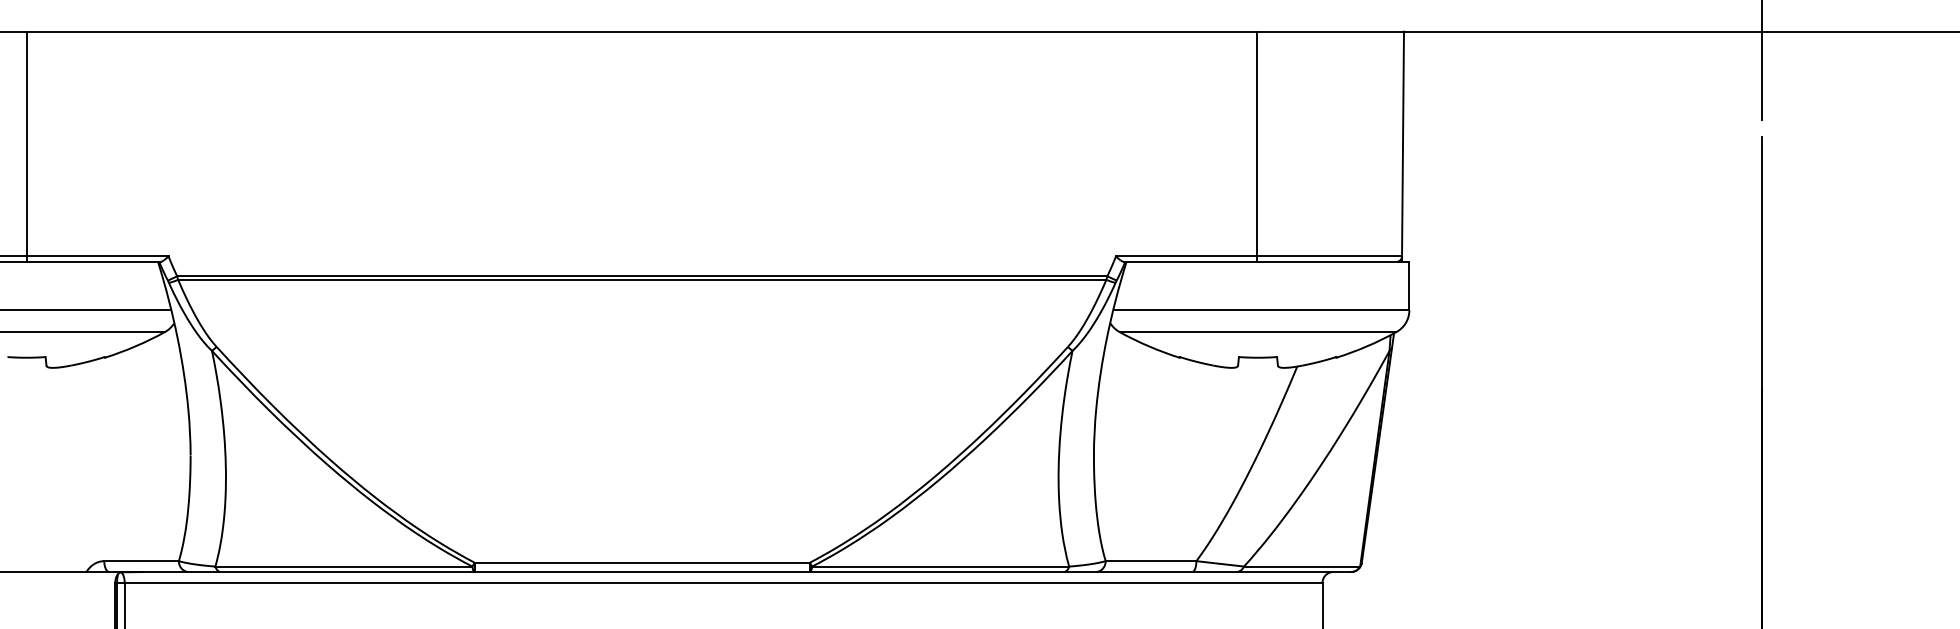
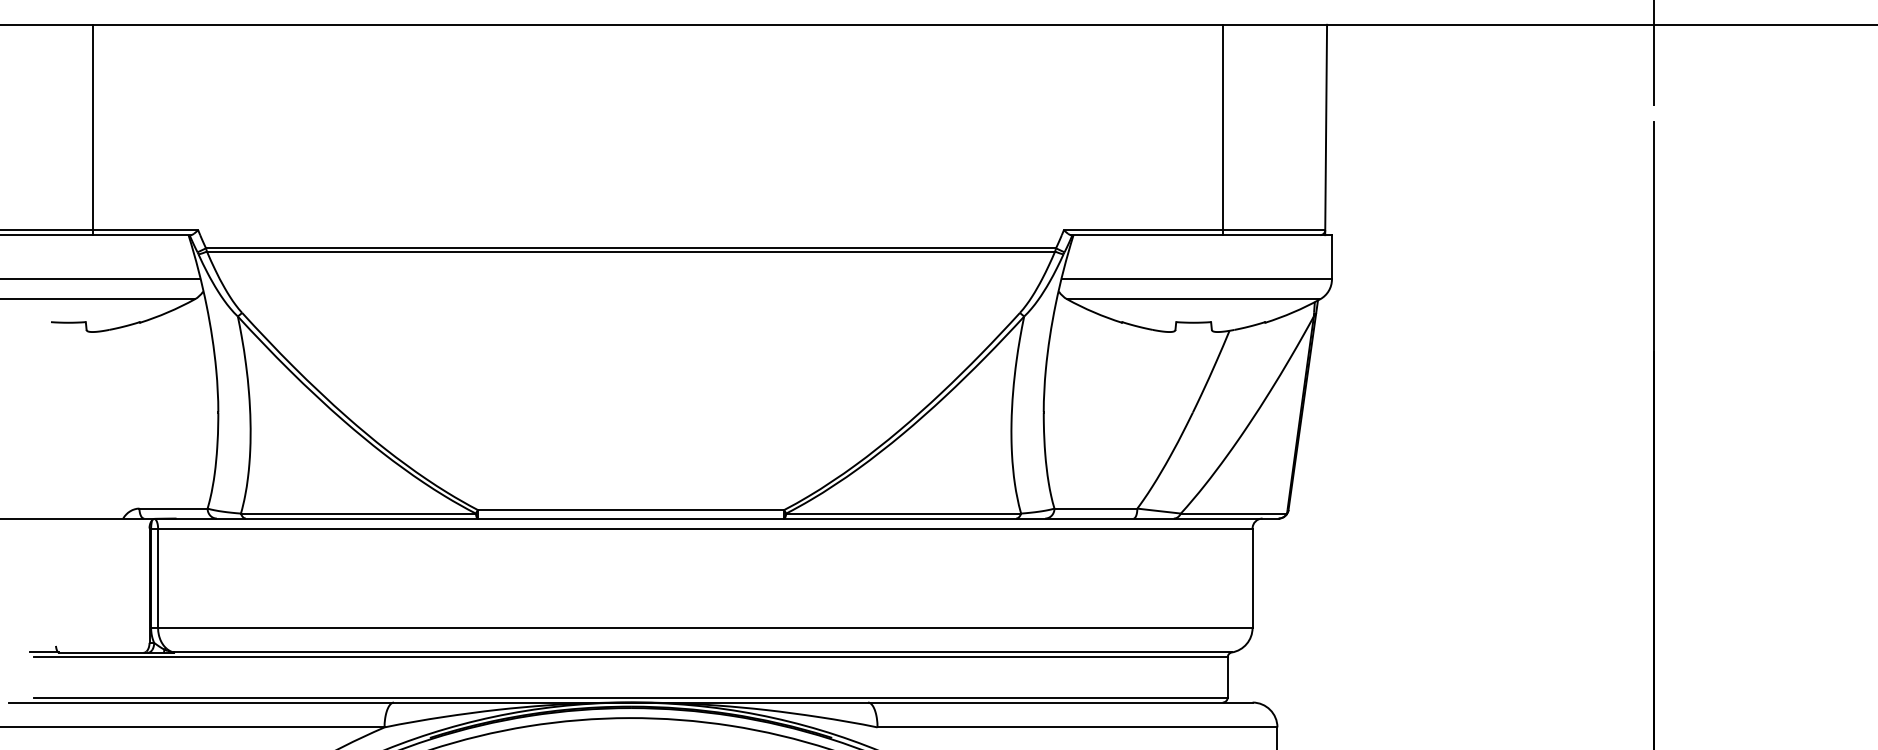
line: (27, 146) -> (93, 129), moved
line: (1256, 146) -> (1222, 129), moved

